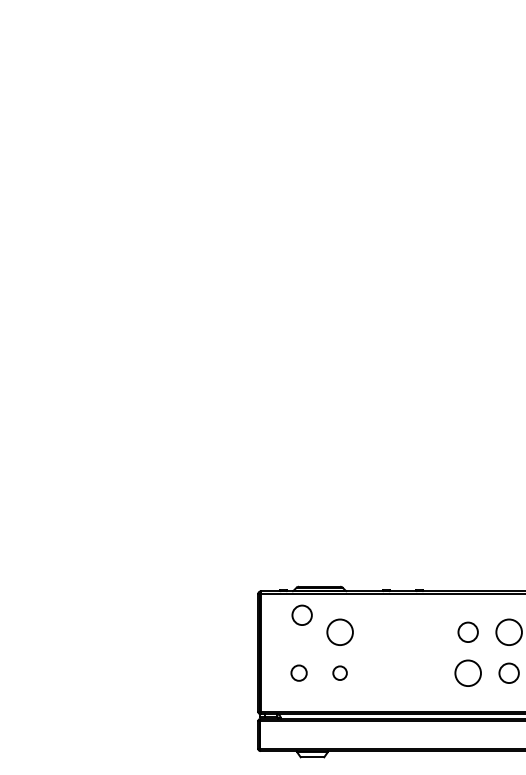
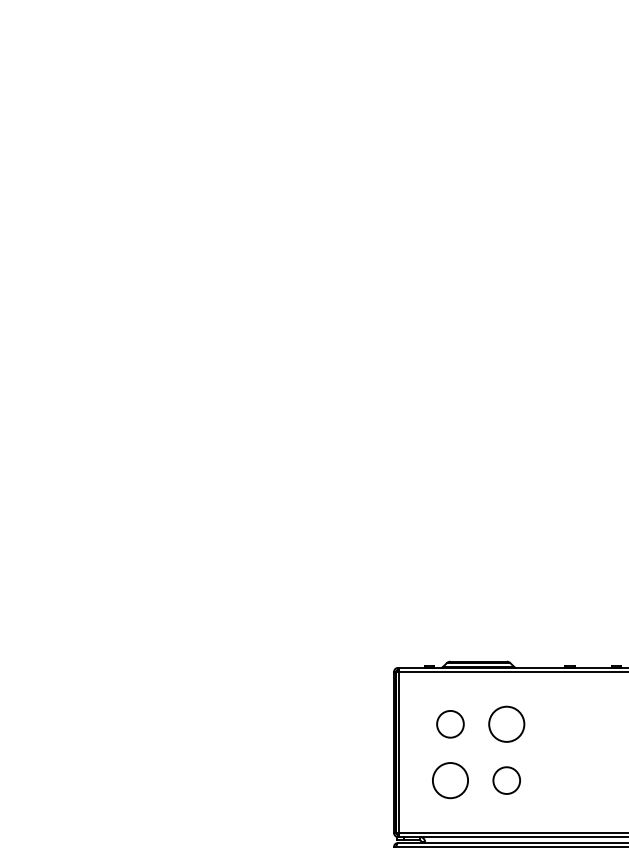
circle: (301, 614) -> (449, 723), moved
circle: (298, 672) -> (449, 779), size x1.67
circle: (339, 672) -> (505, 779), size x1.43

